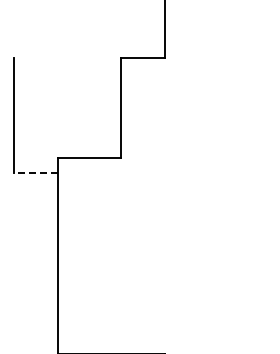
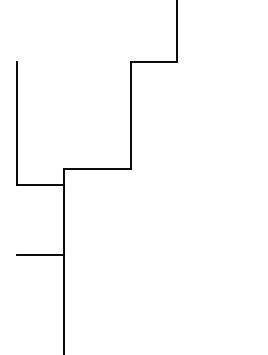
line: (35, 173) -> (39, 185), dashed -> solid
line: (36, 238) -> (40, 254), added

